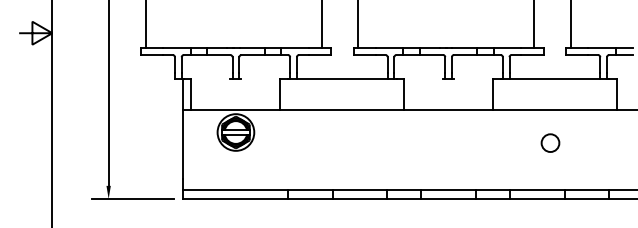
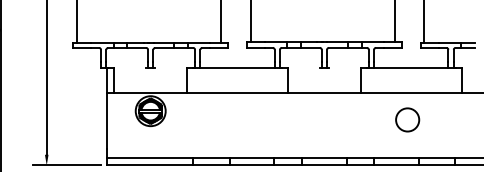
circle: (550, 142) -> (407, 119), size x1.6

